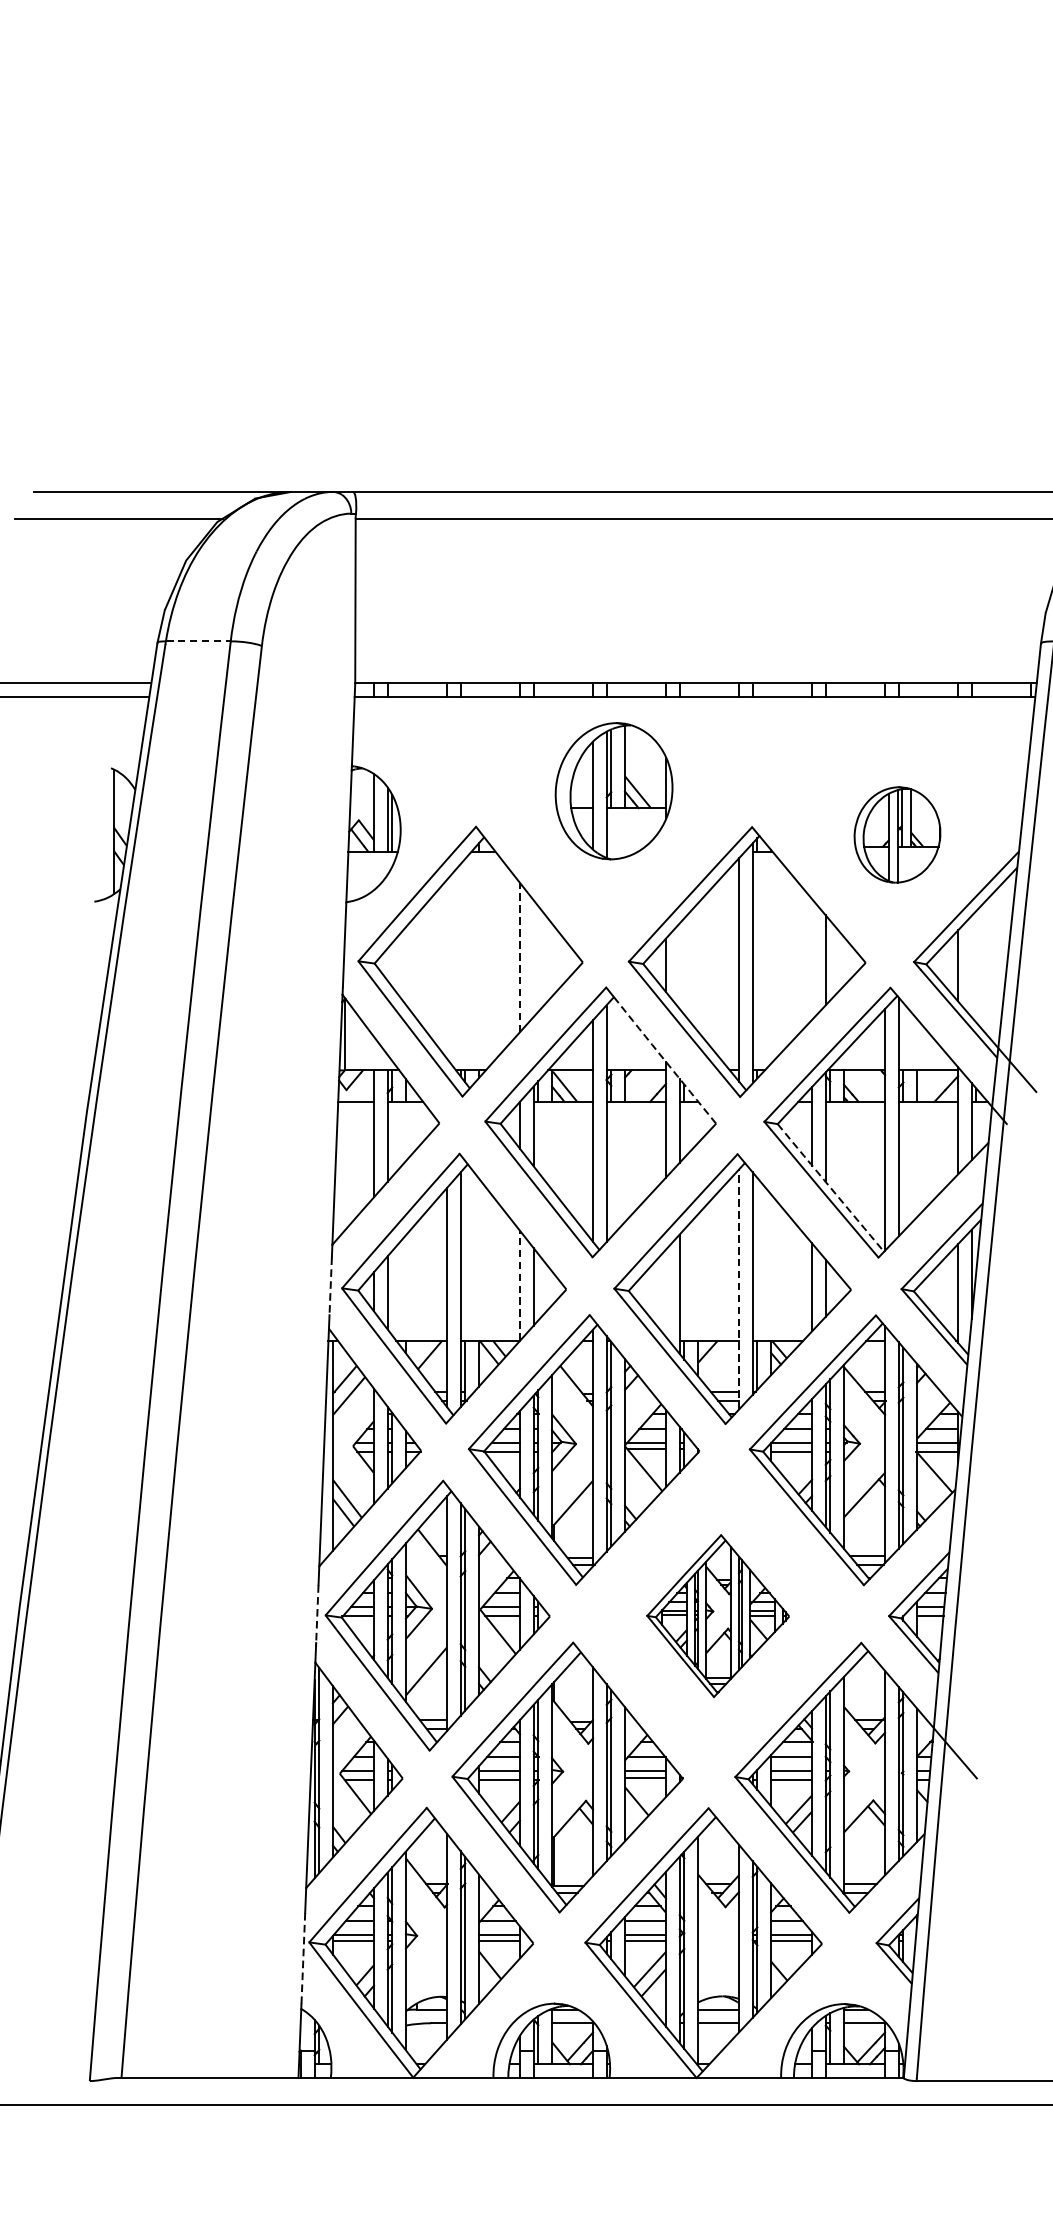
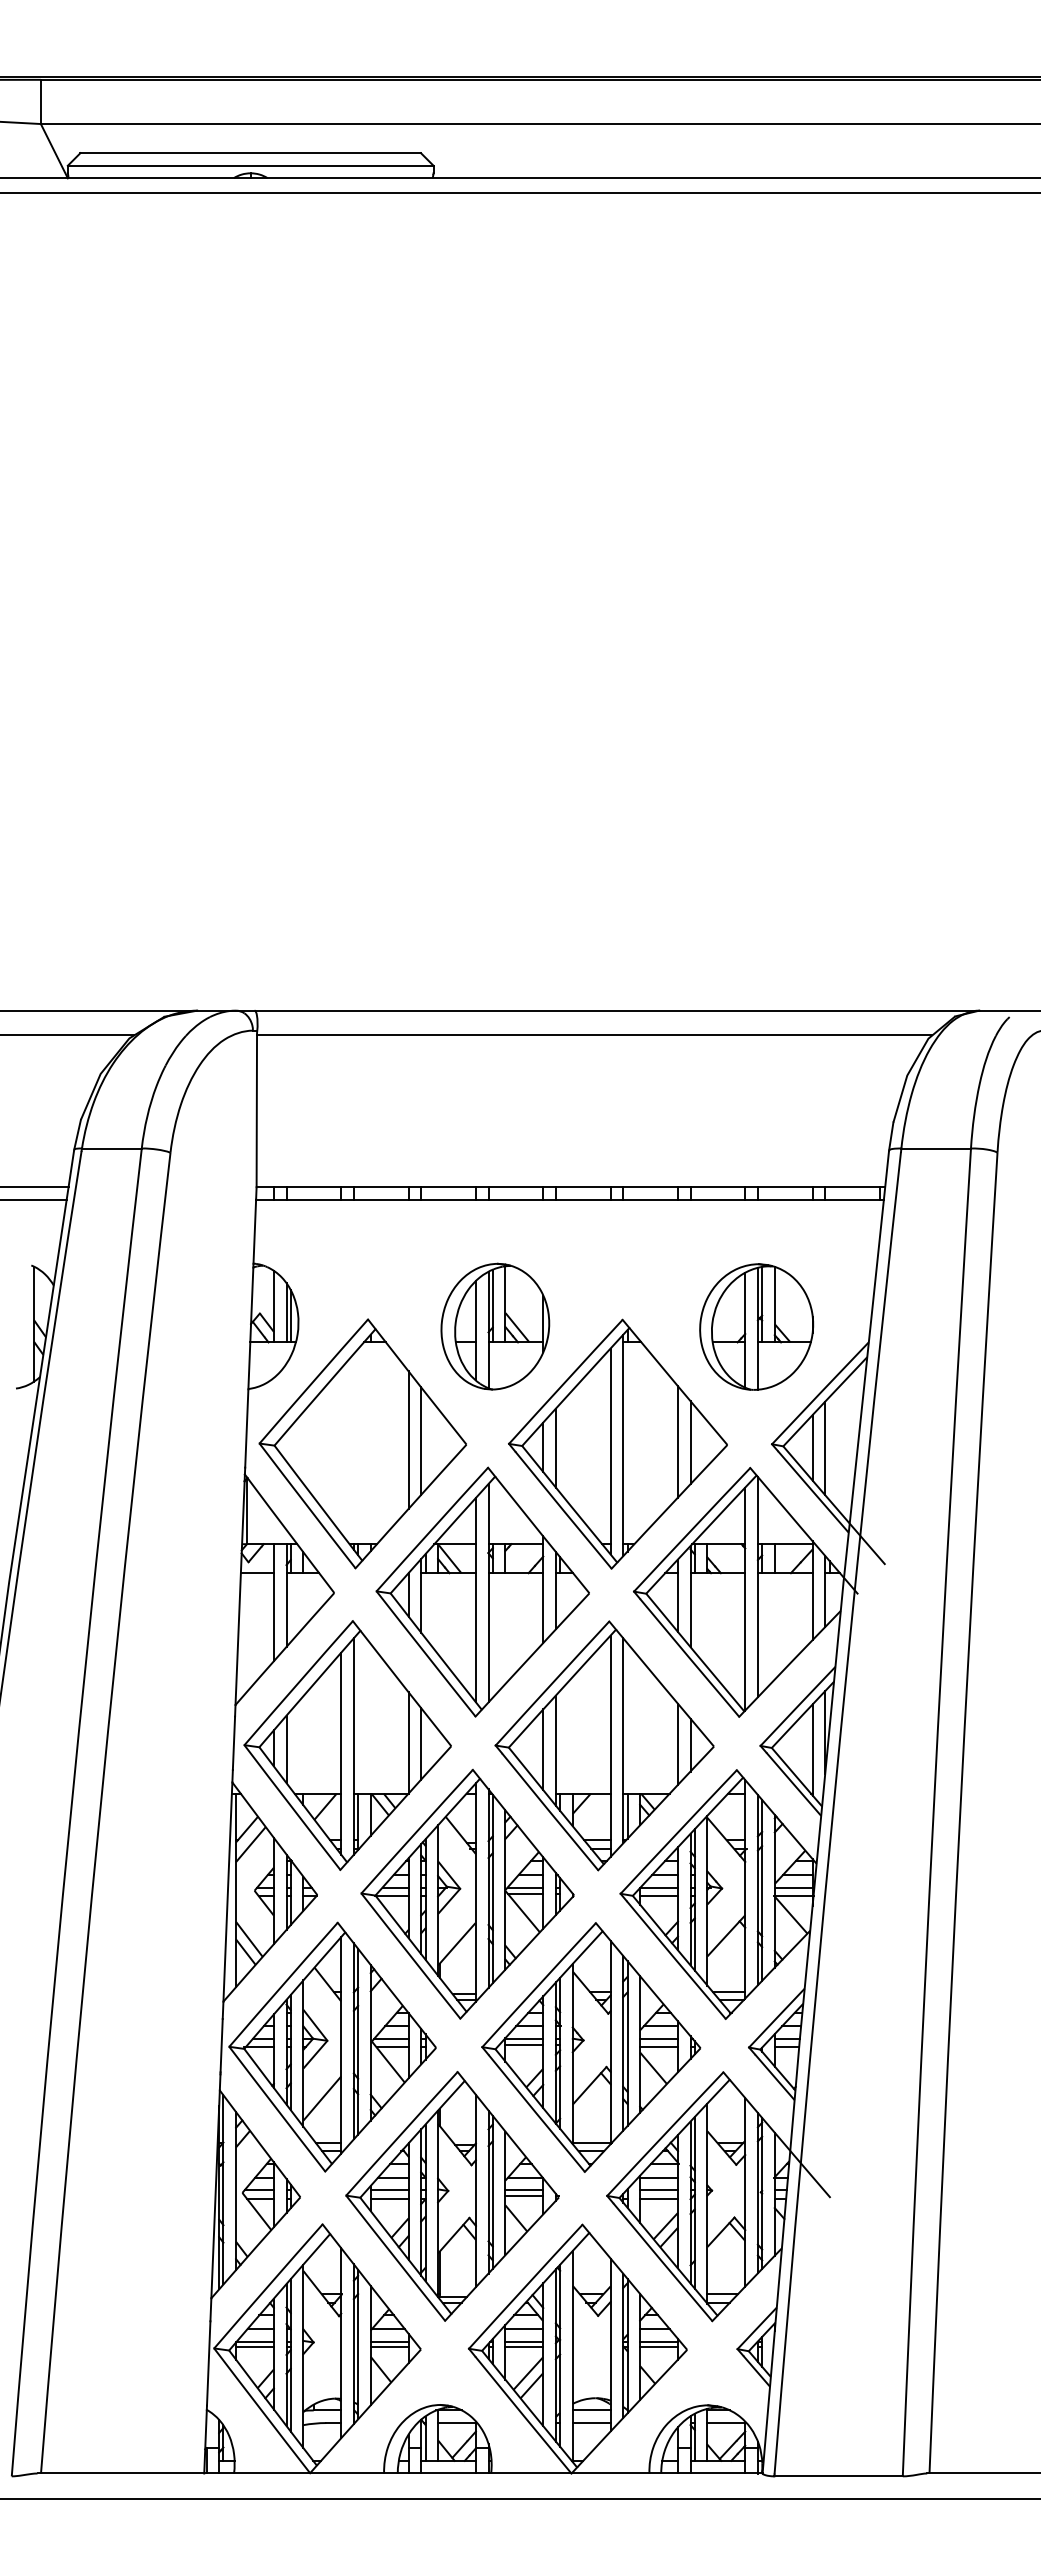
line: (197, 641) -> (111, 1148), dashed -> solid
part: (614, 791) -> (495, 1326), moved
part: (897, 834) -> (756, 1326), size x1.43
line: (519, 957) -> (408, 1440), dashed -> solid
line: (534, 957) -> (421, 1440), added
line: (811, 959) -> (677, 1441), added
line: (679, 965) -> (555, 1447), added
line: (972, 966) -> (825, 1448), added
arc: (665, 1060) -> (542, 1535), dashed -> solid
arc: (831, 1187) -> (695, 1652), dashed -> solid
line: (519, 1285) -> (408, 1742), dashed -> solid
line: (330, 1286) -> (233, 1743), dashed -> solid
line: (738, 1289) -> (610, 1746), dashed -> solid
line: (666, 1293) -> (543, 1749), added
line: (317, 1613) -> (221, 2045), dashed -> solid
part: (718, 1616) -> (591, 2047), size x1.67
line: (303, 1958) -> (208, 2363), dashed -> solid

